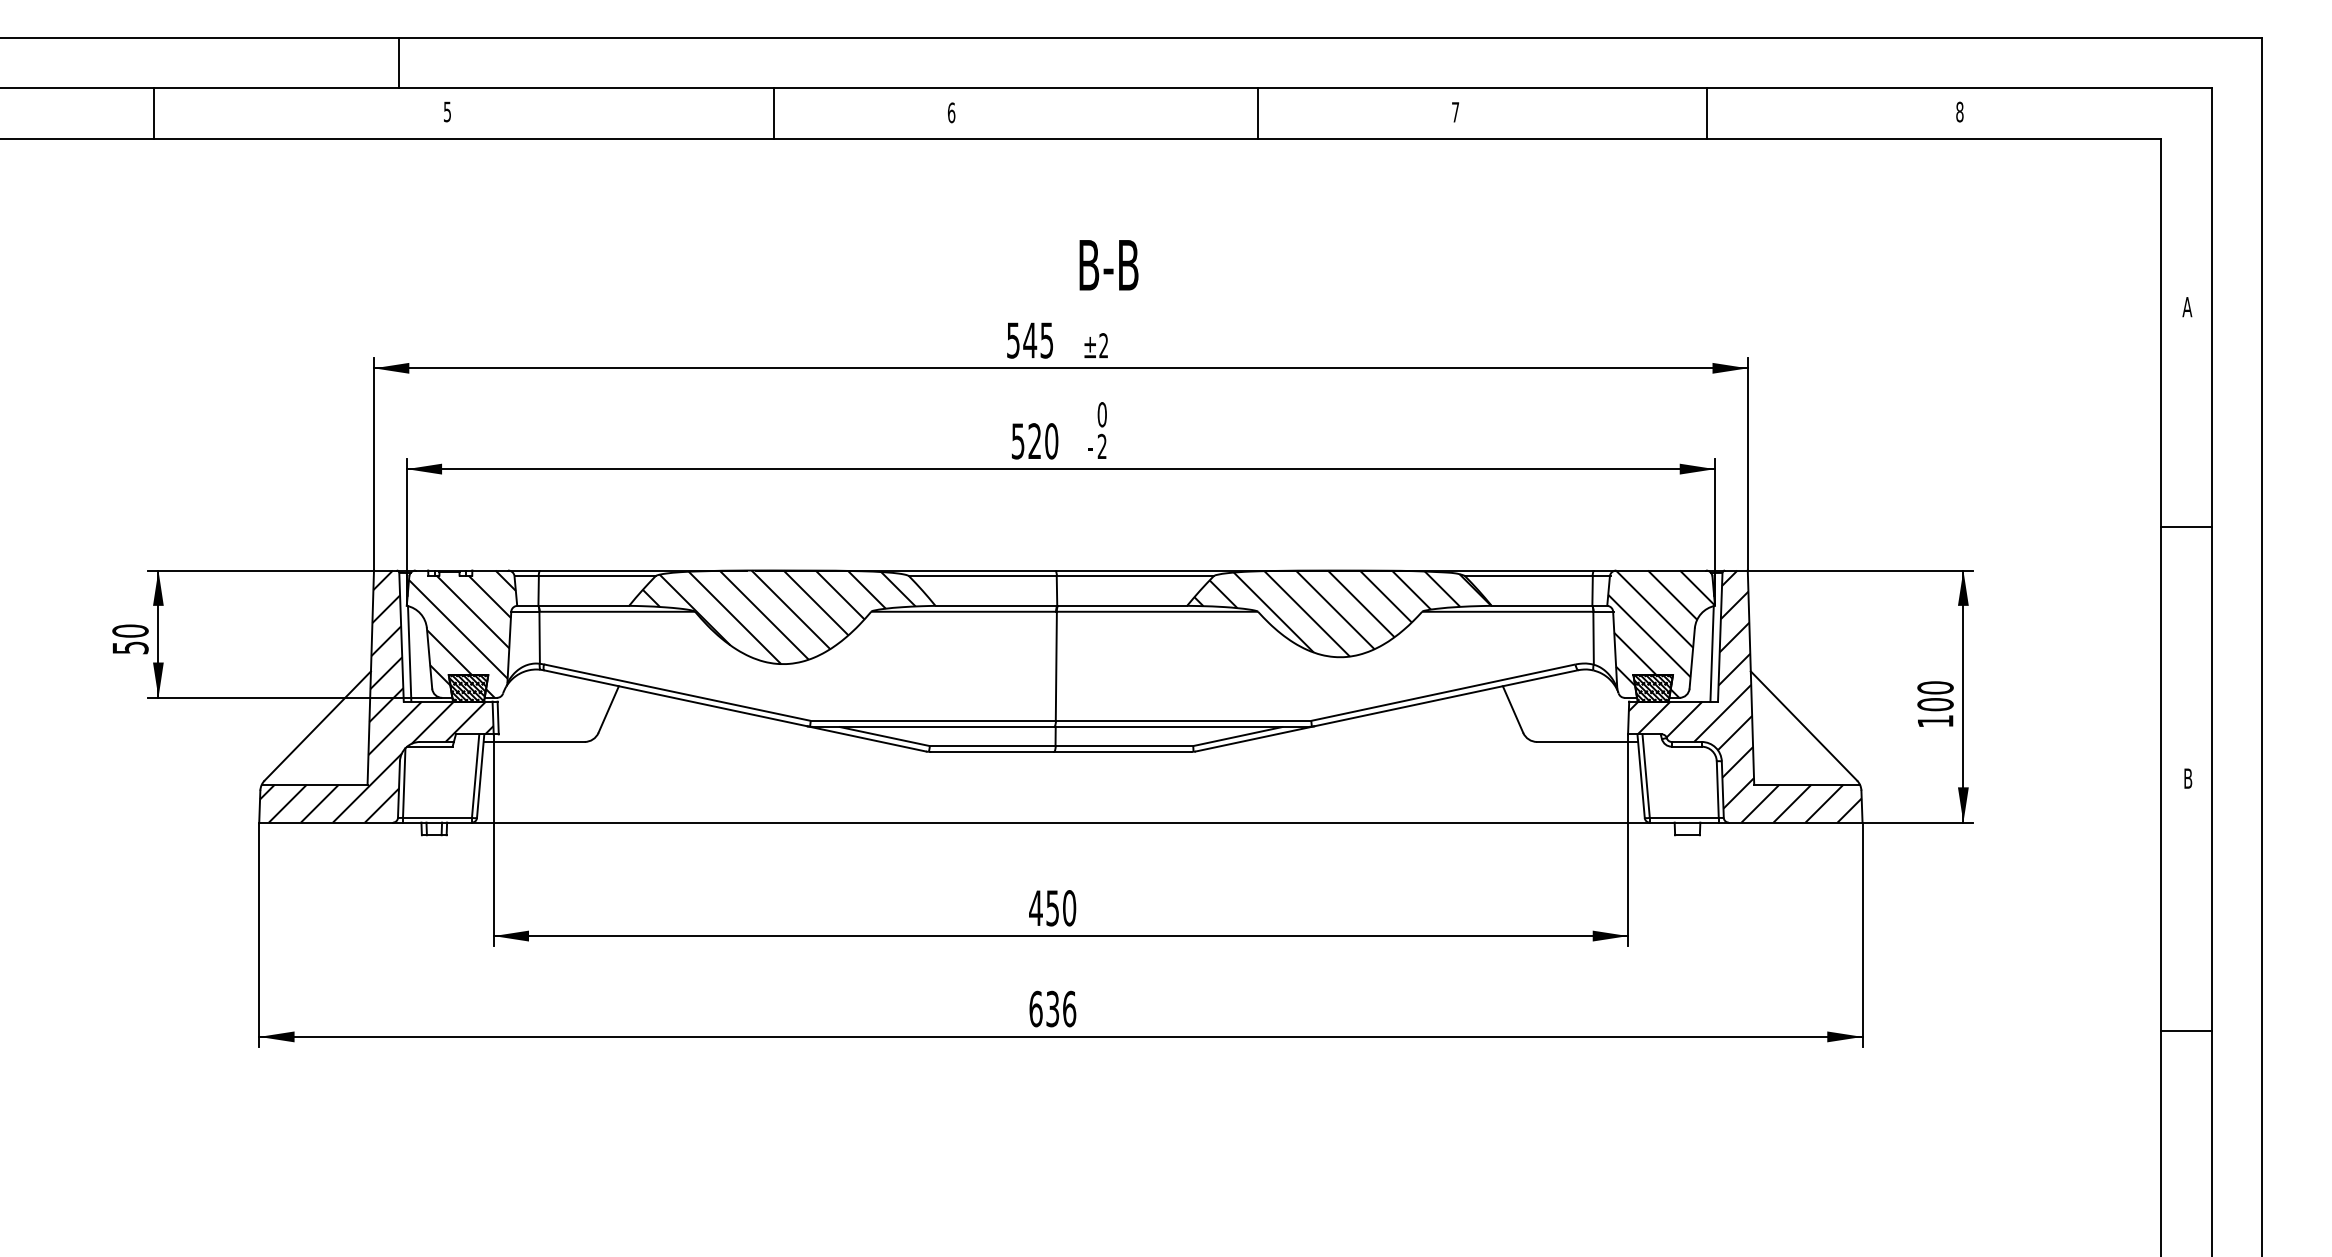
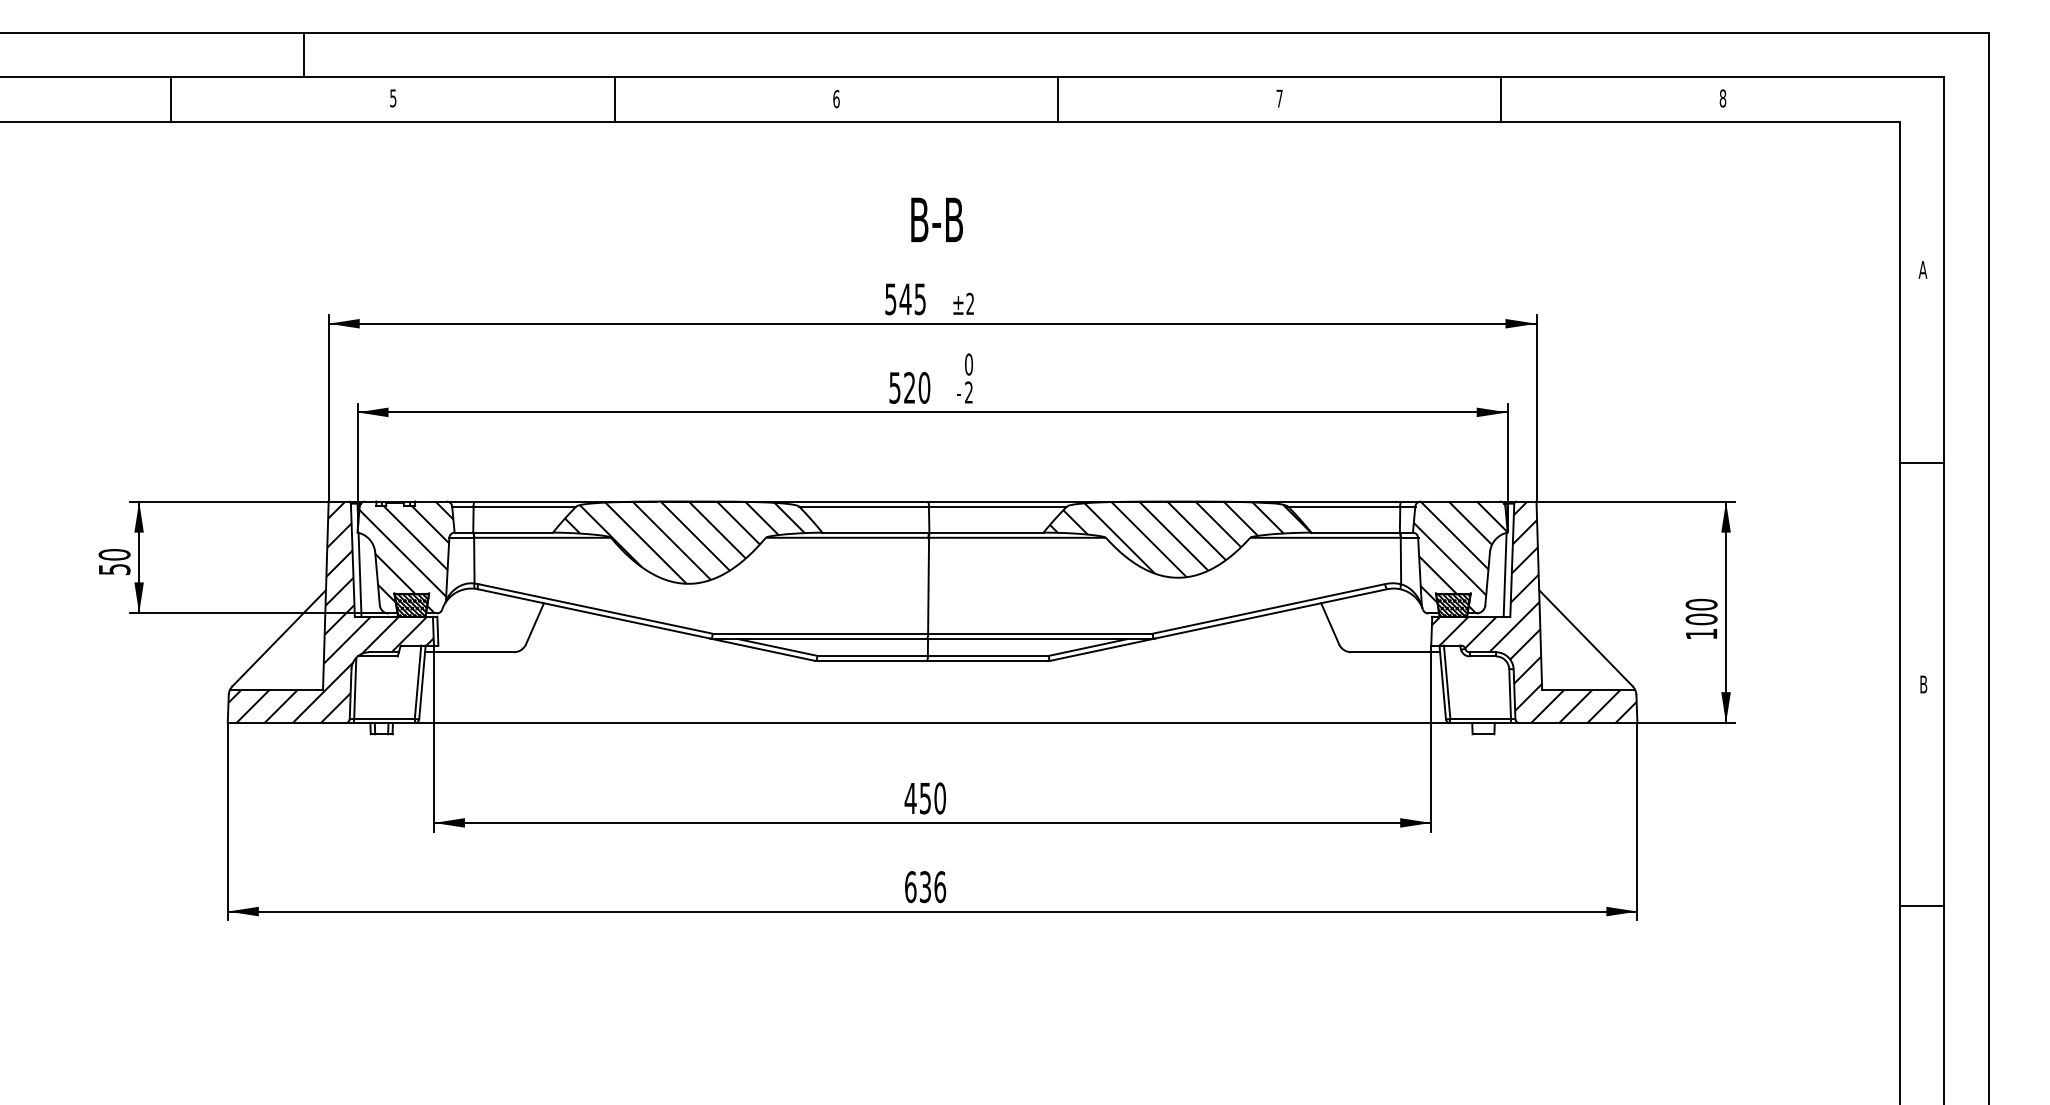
line: (399, 62) -> (304, 54), moved
line: (154, 113) -> (171, 99), moved
line: (774, 113) -> (614, 99), moved
line: (1258, 113) -> (1057, 99), moved
text: (1108, 265) -> (936, 220), moved

